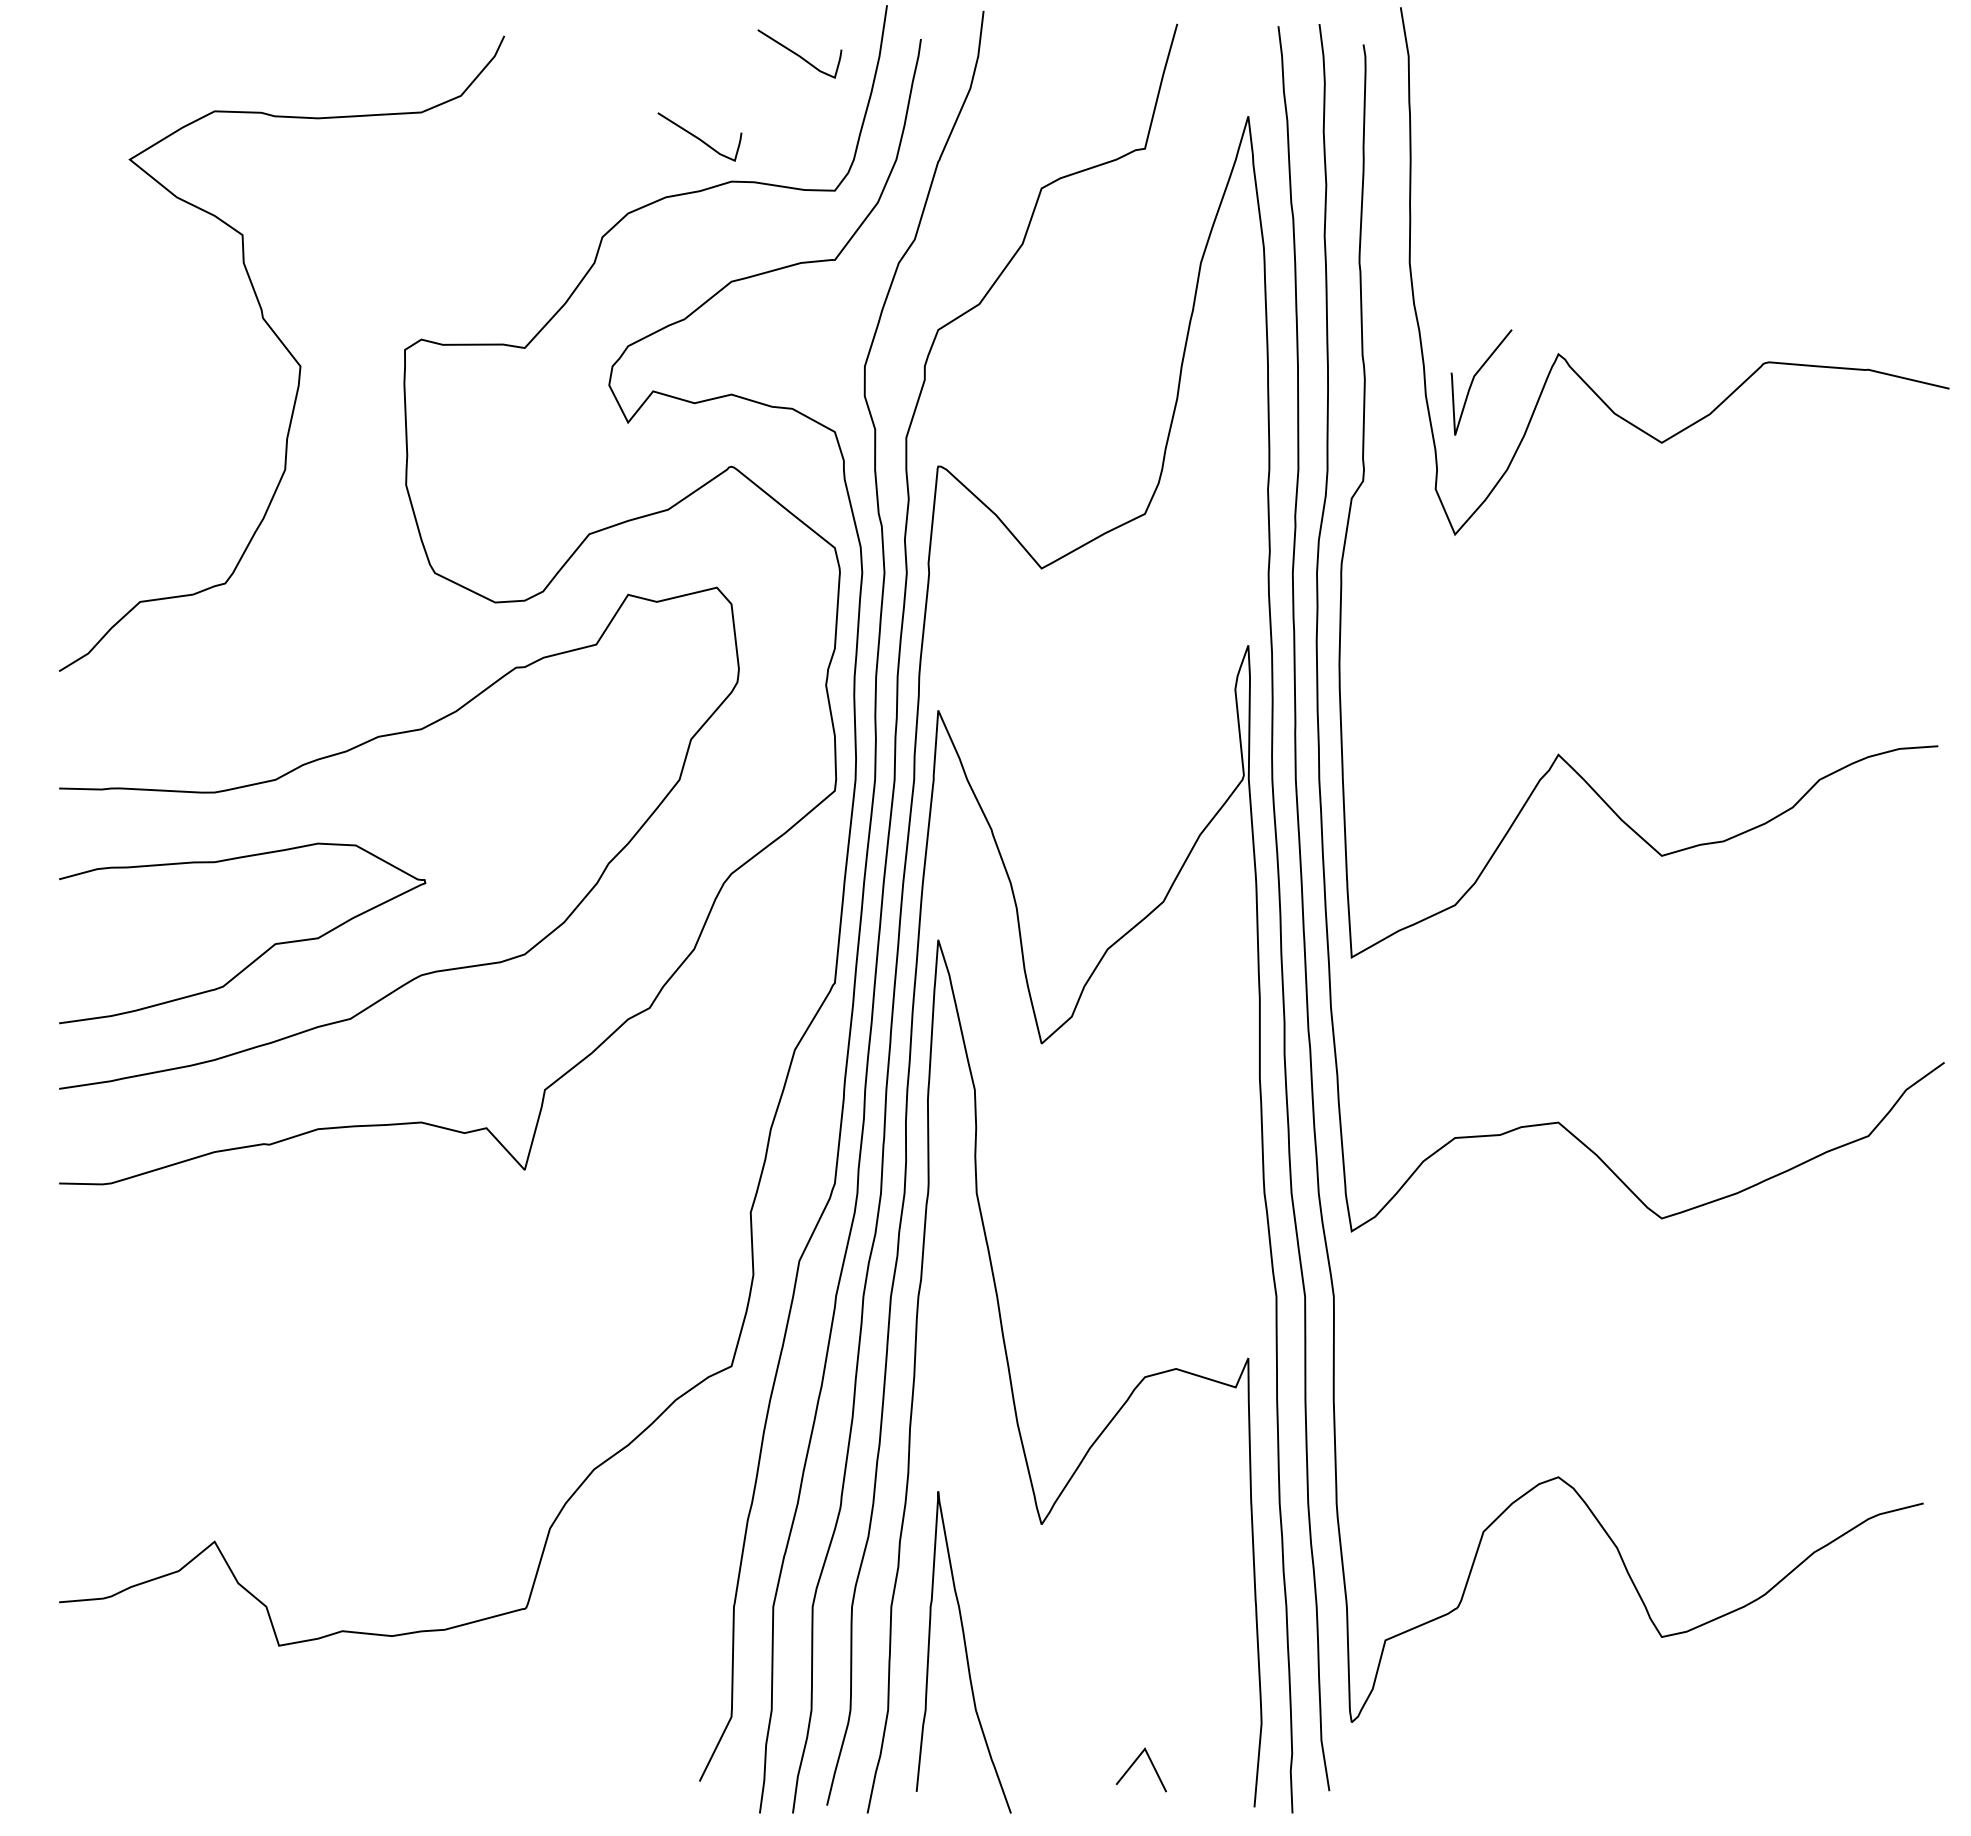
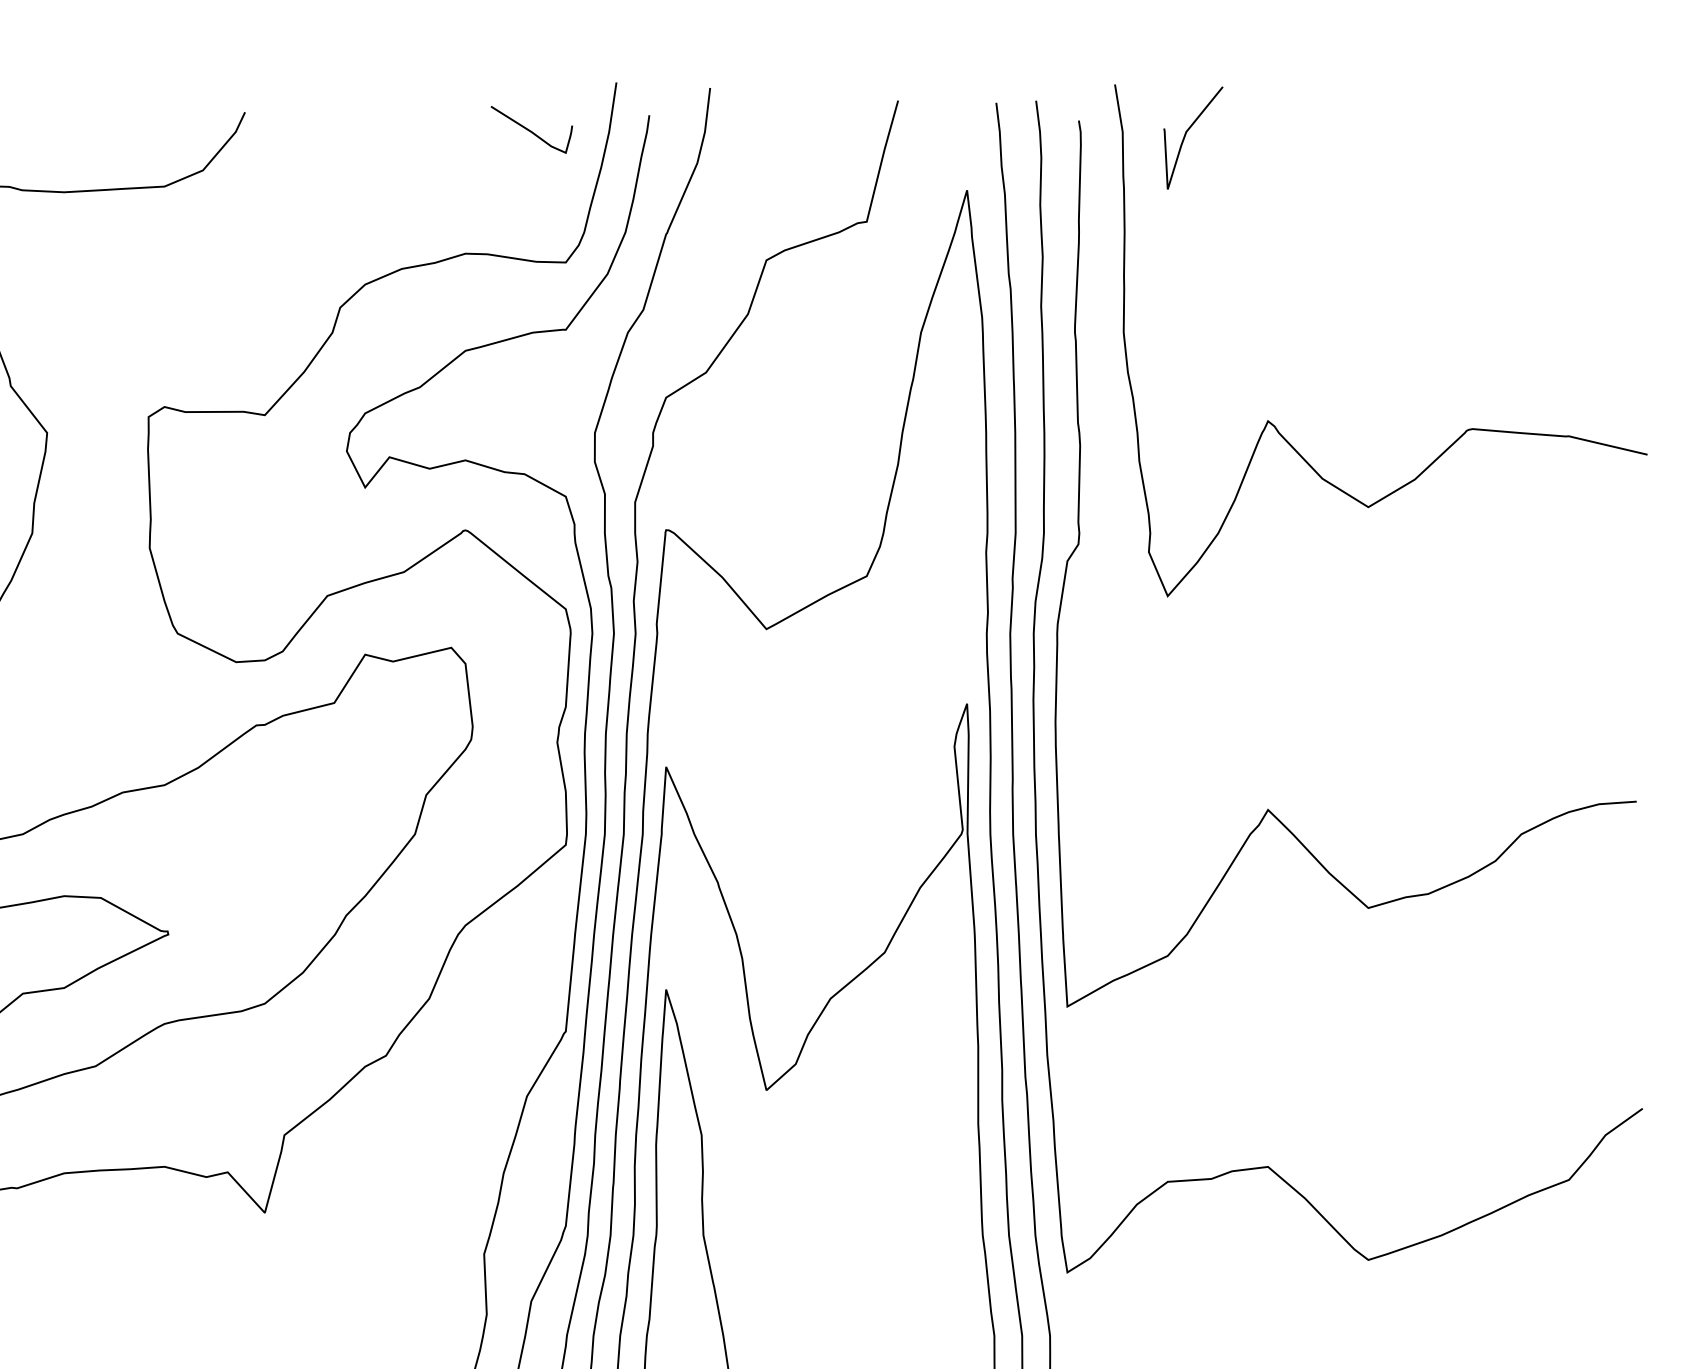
curve: (698, 137) -> (433, 210), removed
curve: (1474, 378) -> (1186, 134), moved

